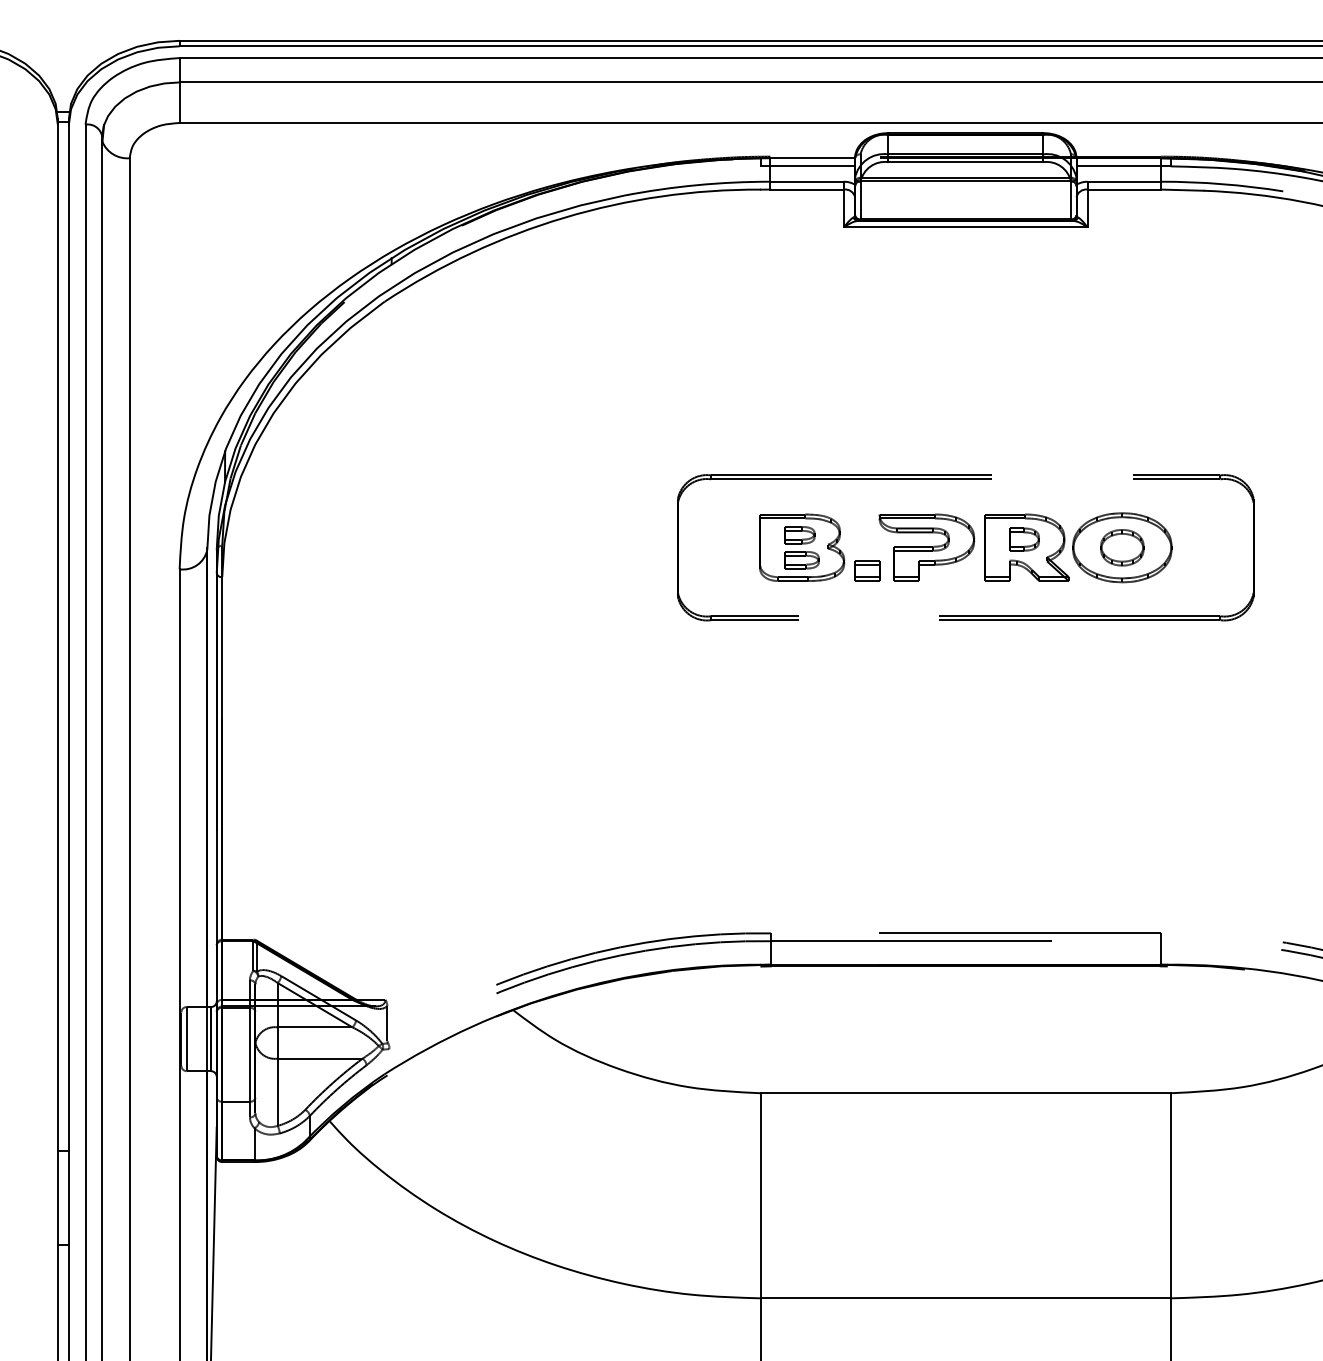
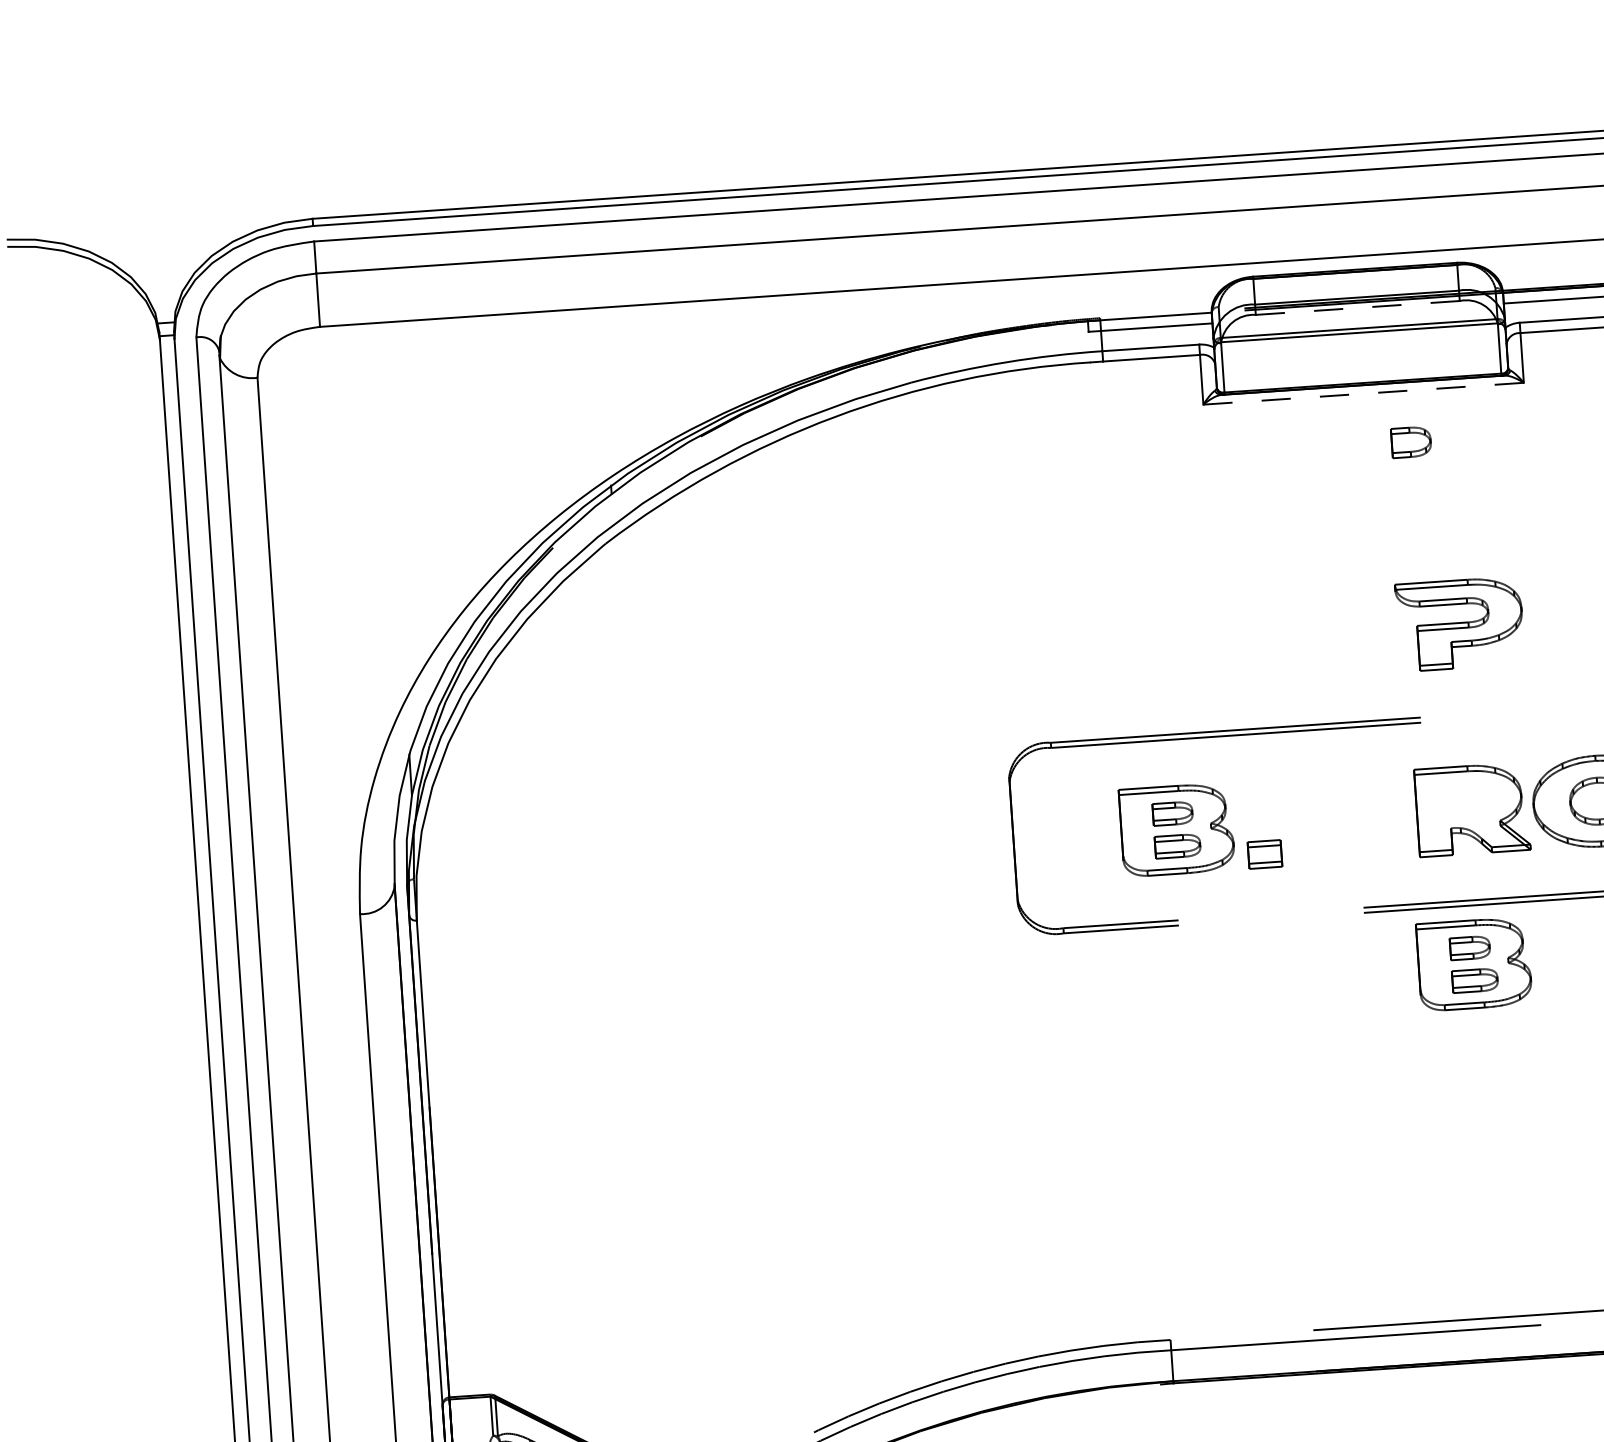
line: (965, 162) -> (1357, 308), solid -> dashed
line: (965, 227) -> (1363, 393), solid -> dashed
part: (1024, 539) -> (1411, 442), moved
part: (926, 547) -> (1459, 623), moved
part: (1020, 664) -> (1474, 963), added

